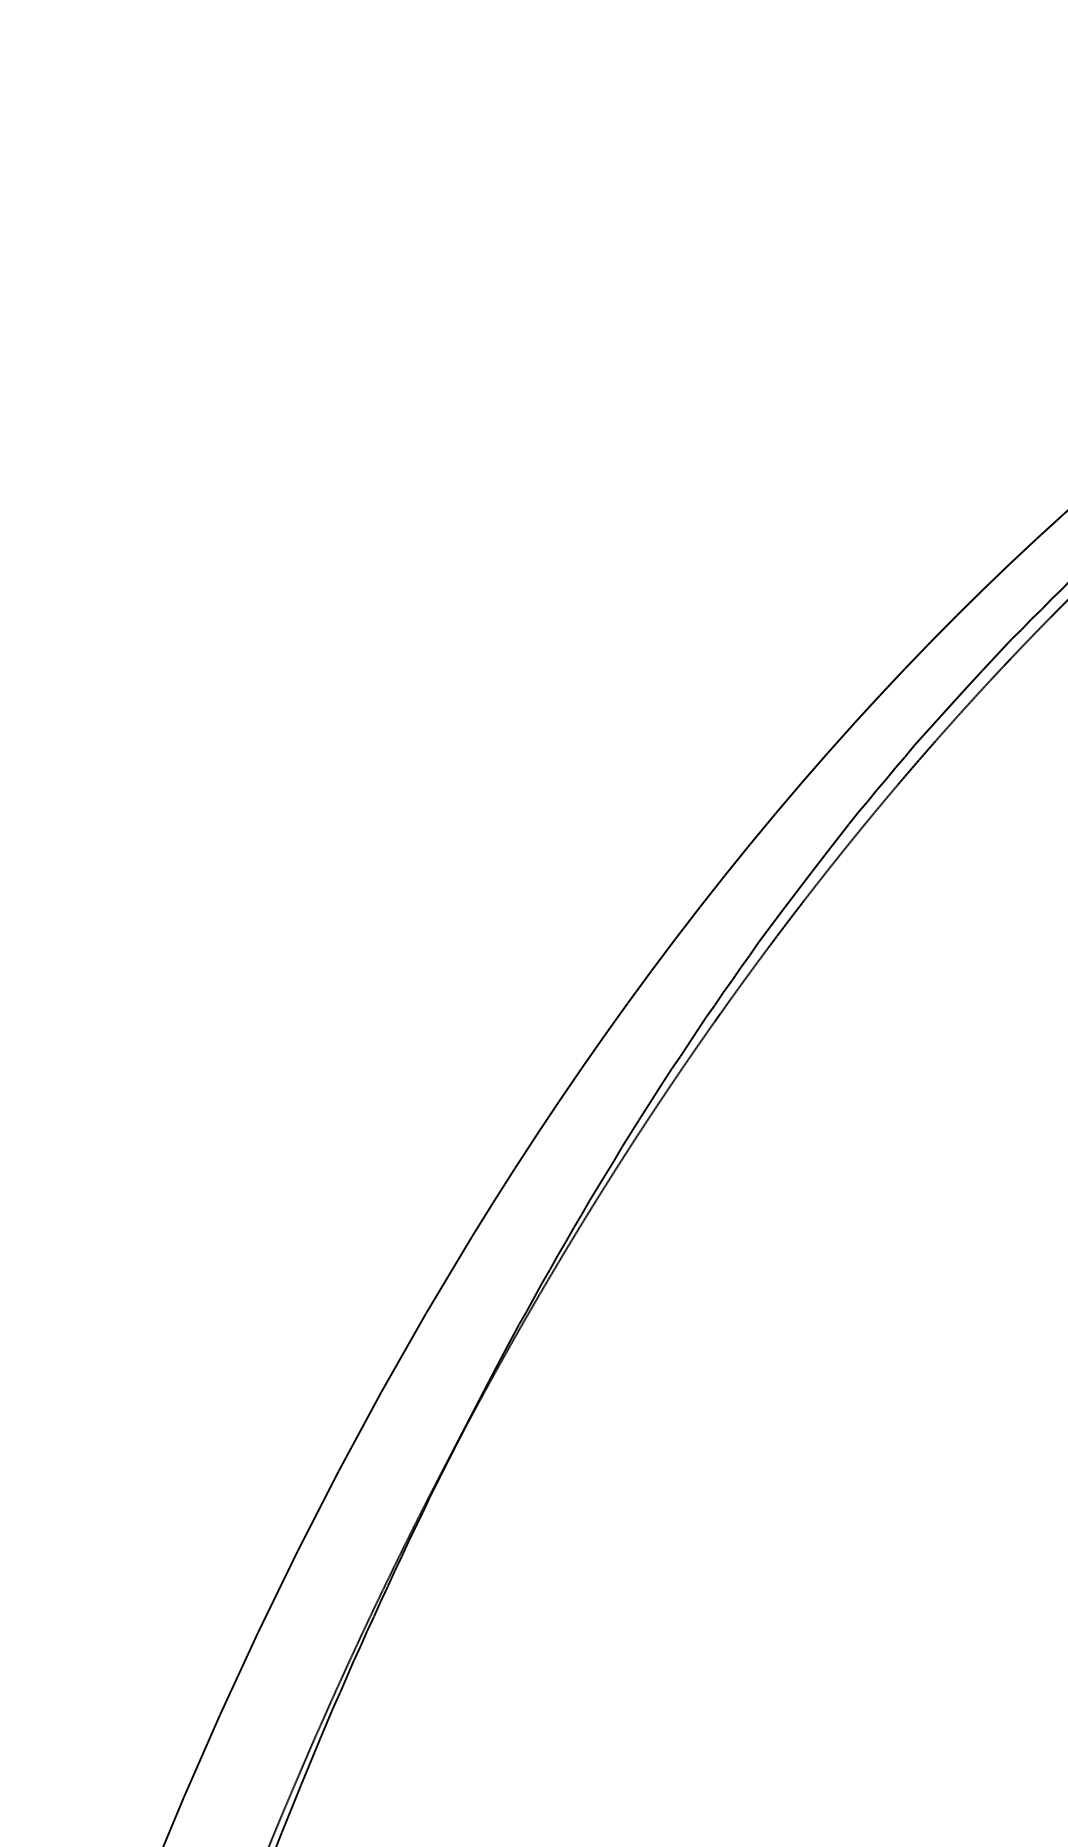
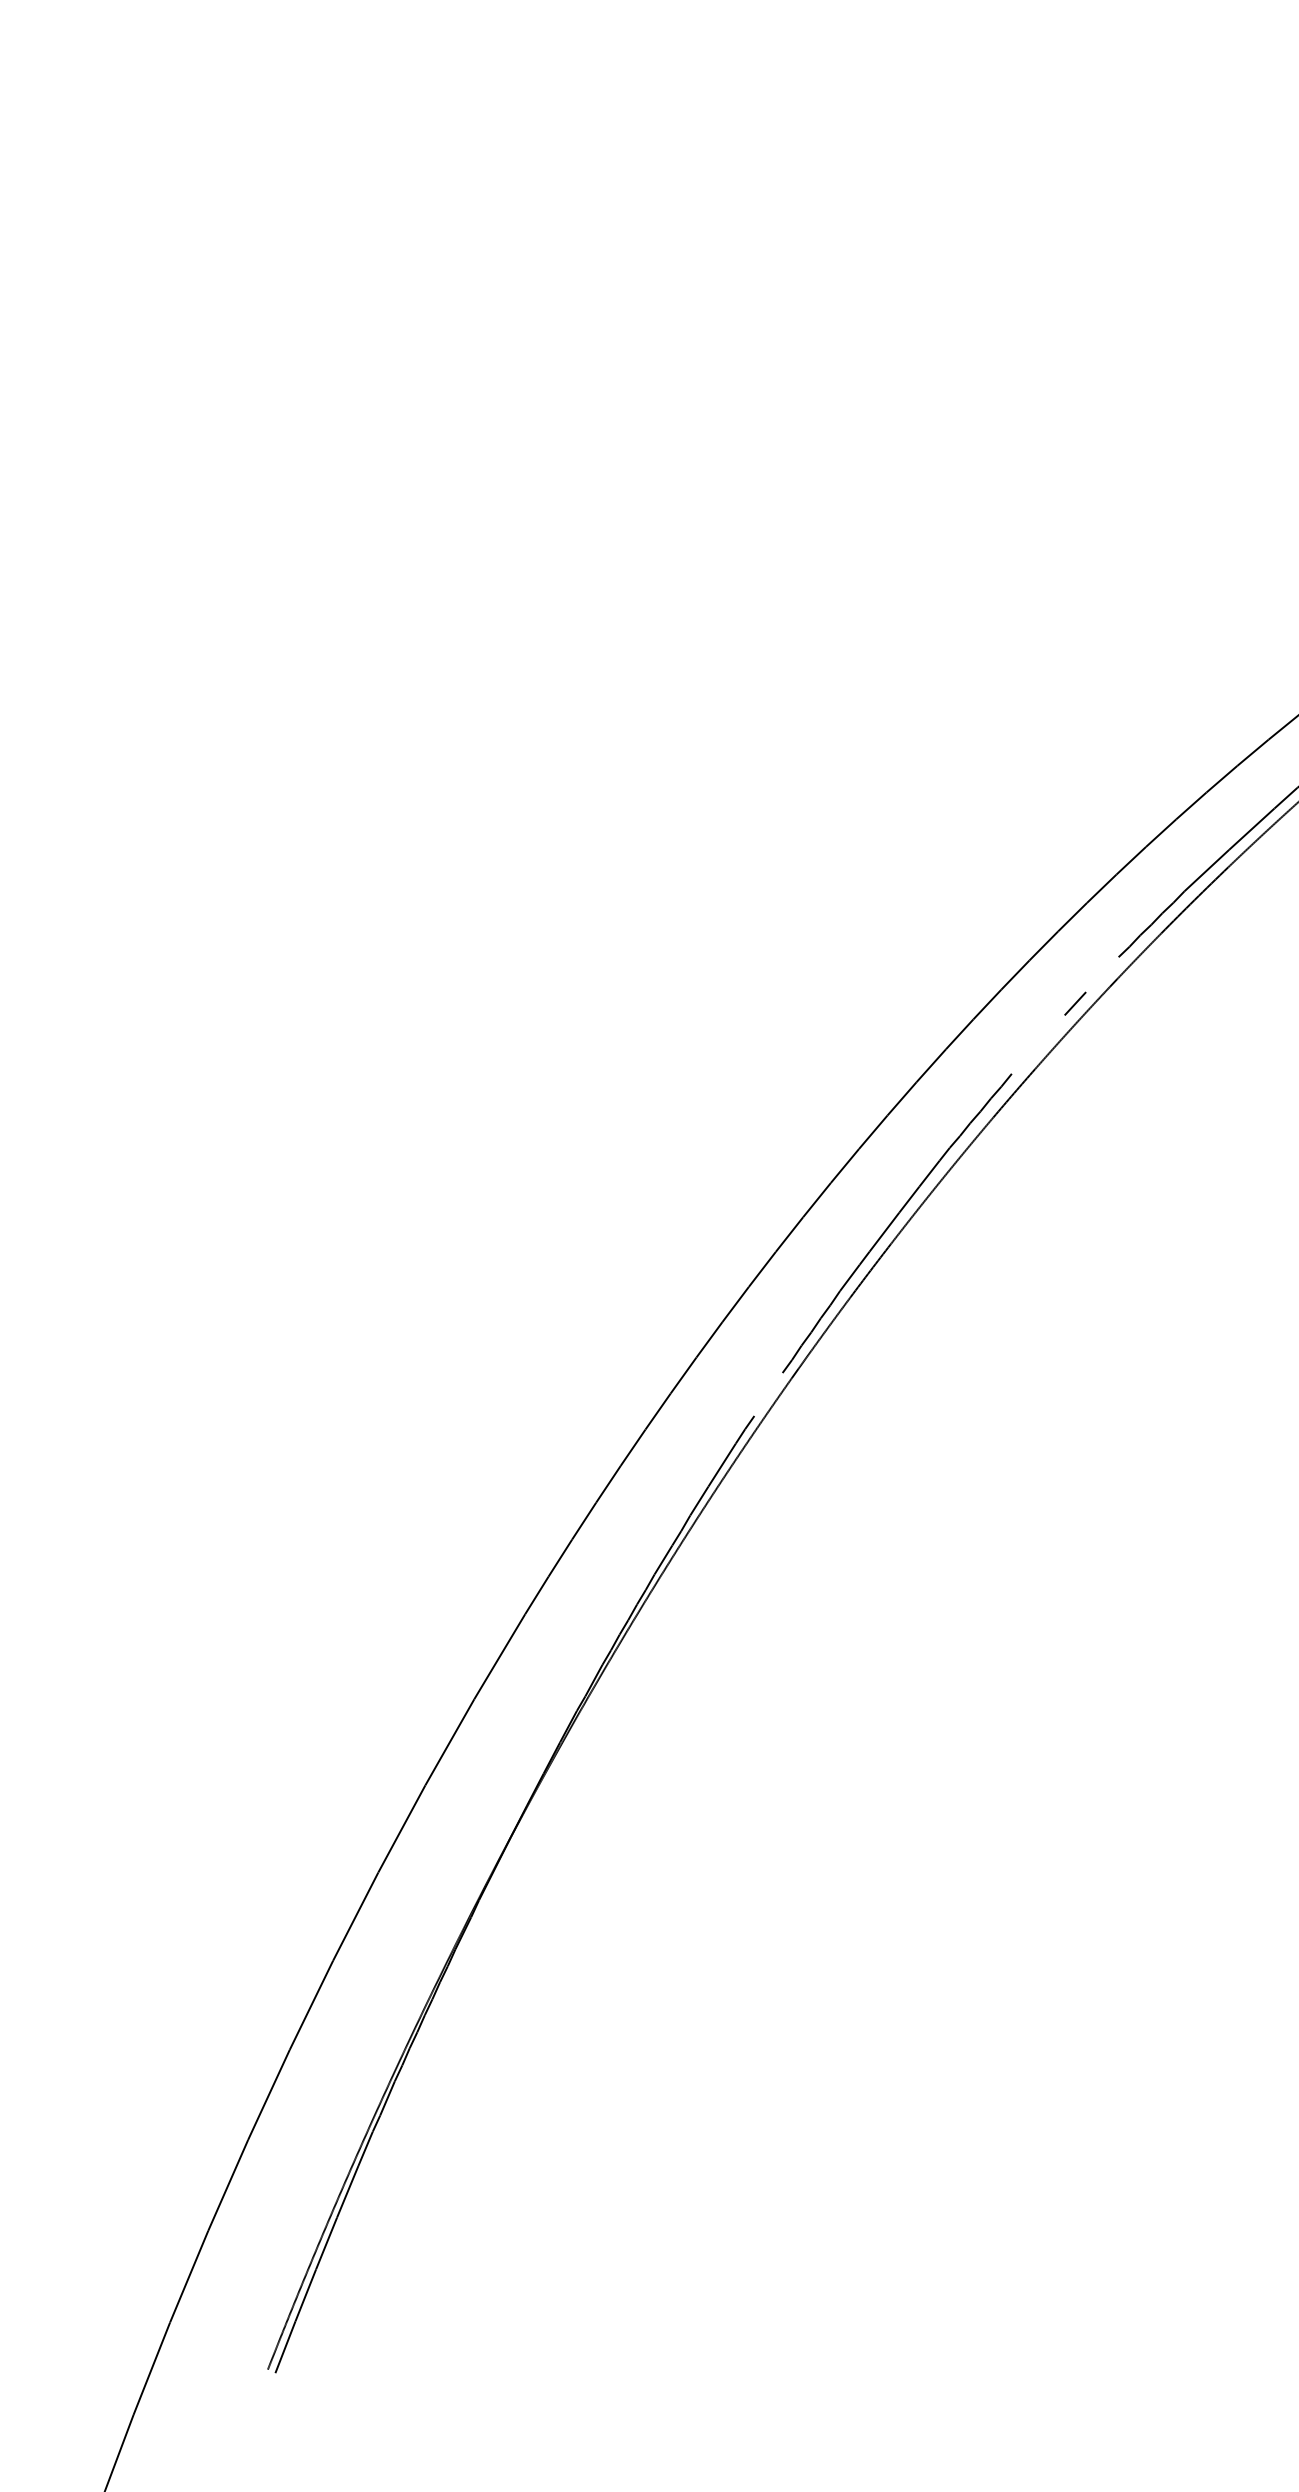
line: (997, 654) -> (1102, 974), removed
line: (937, 718) -> (1037, 1044), removed
line: (693, 1036) -> (768, 1394), removed

